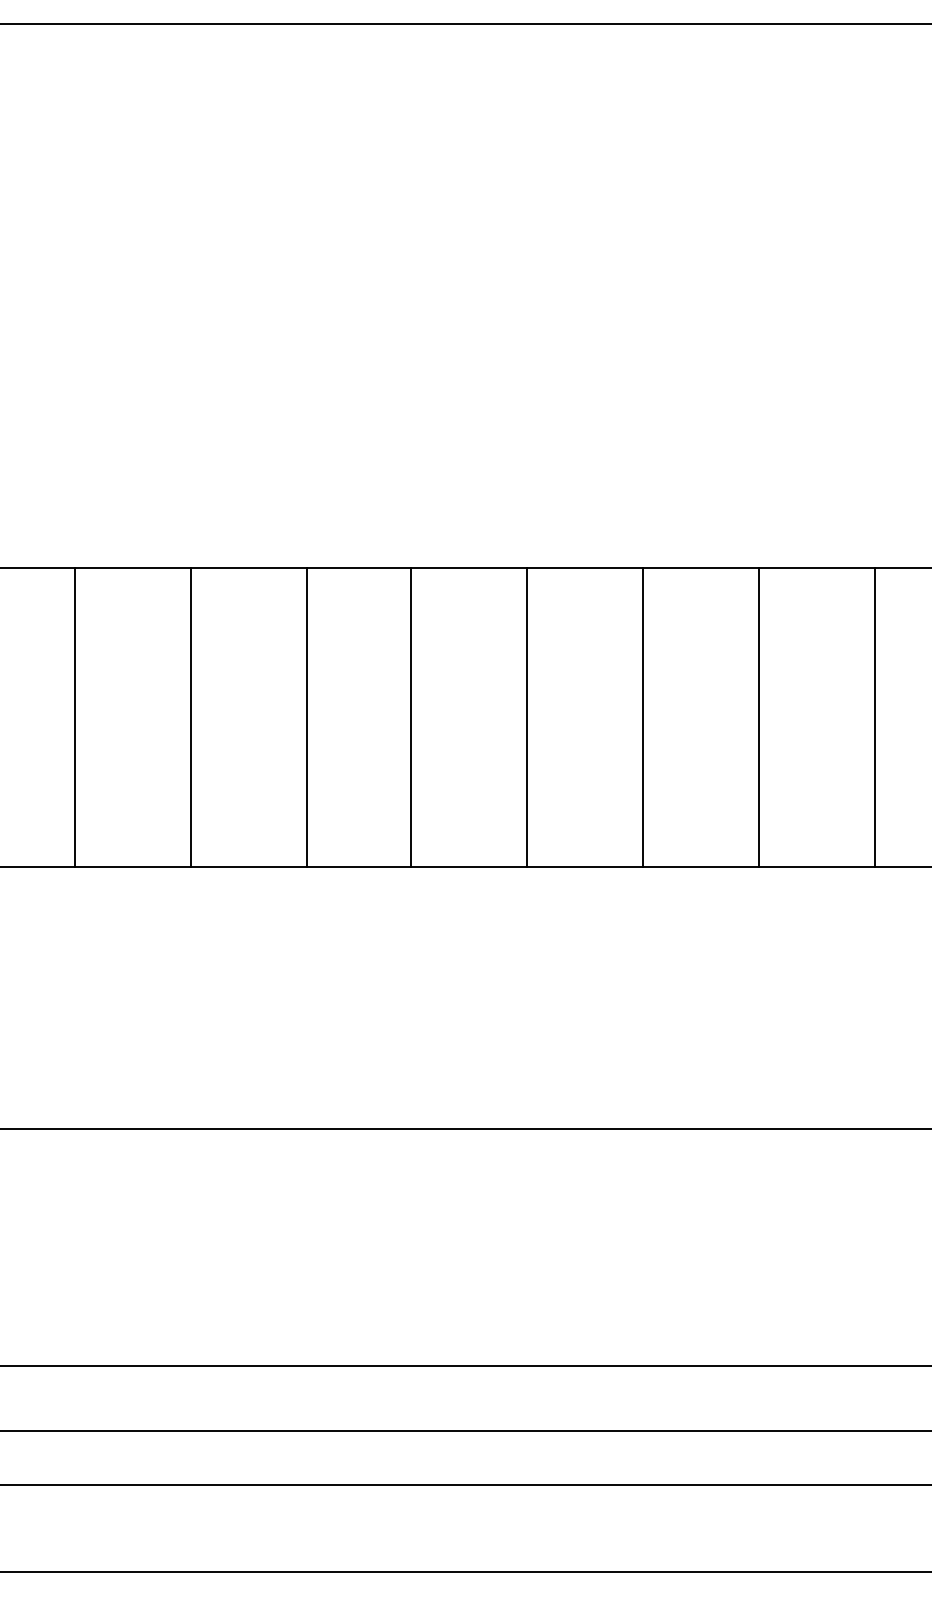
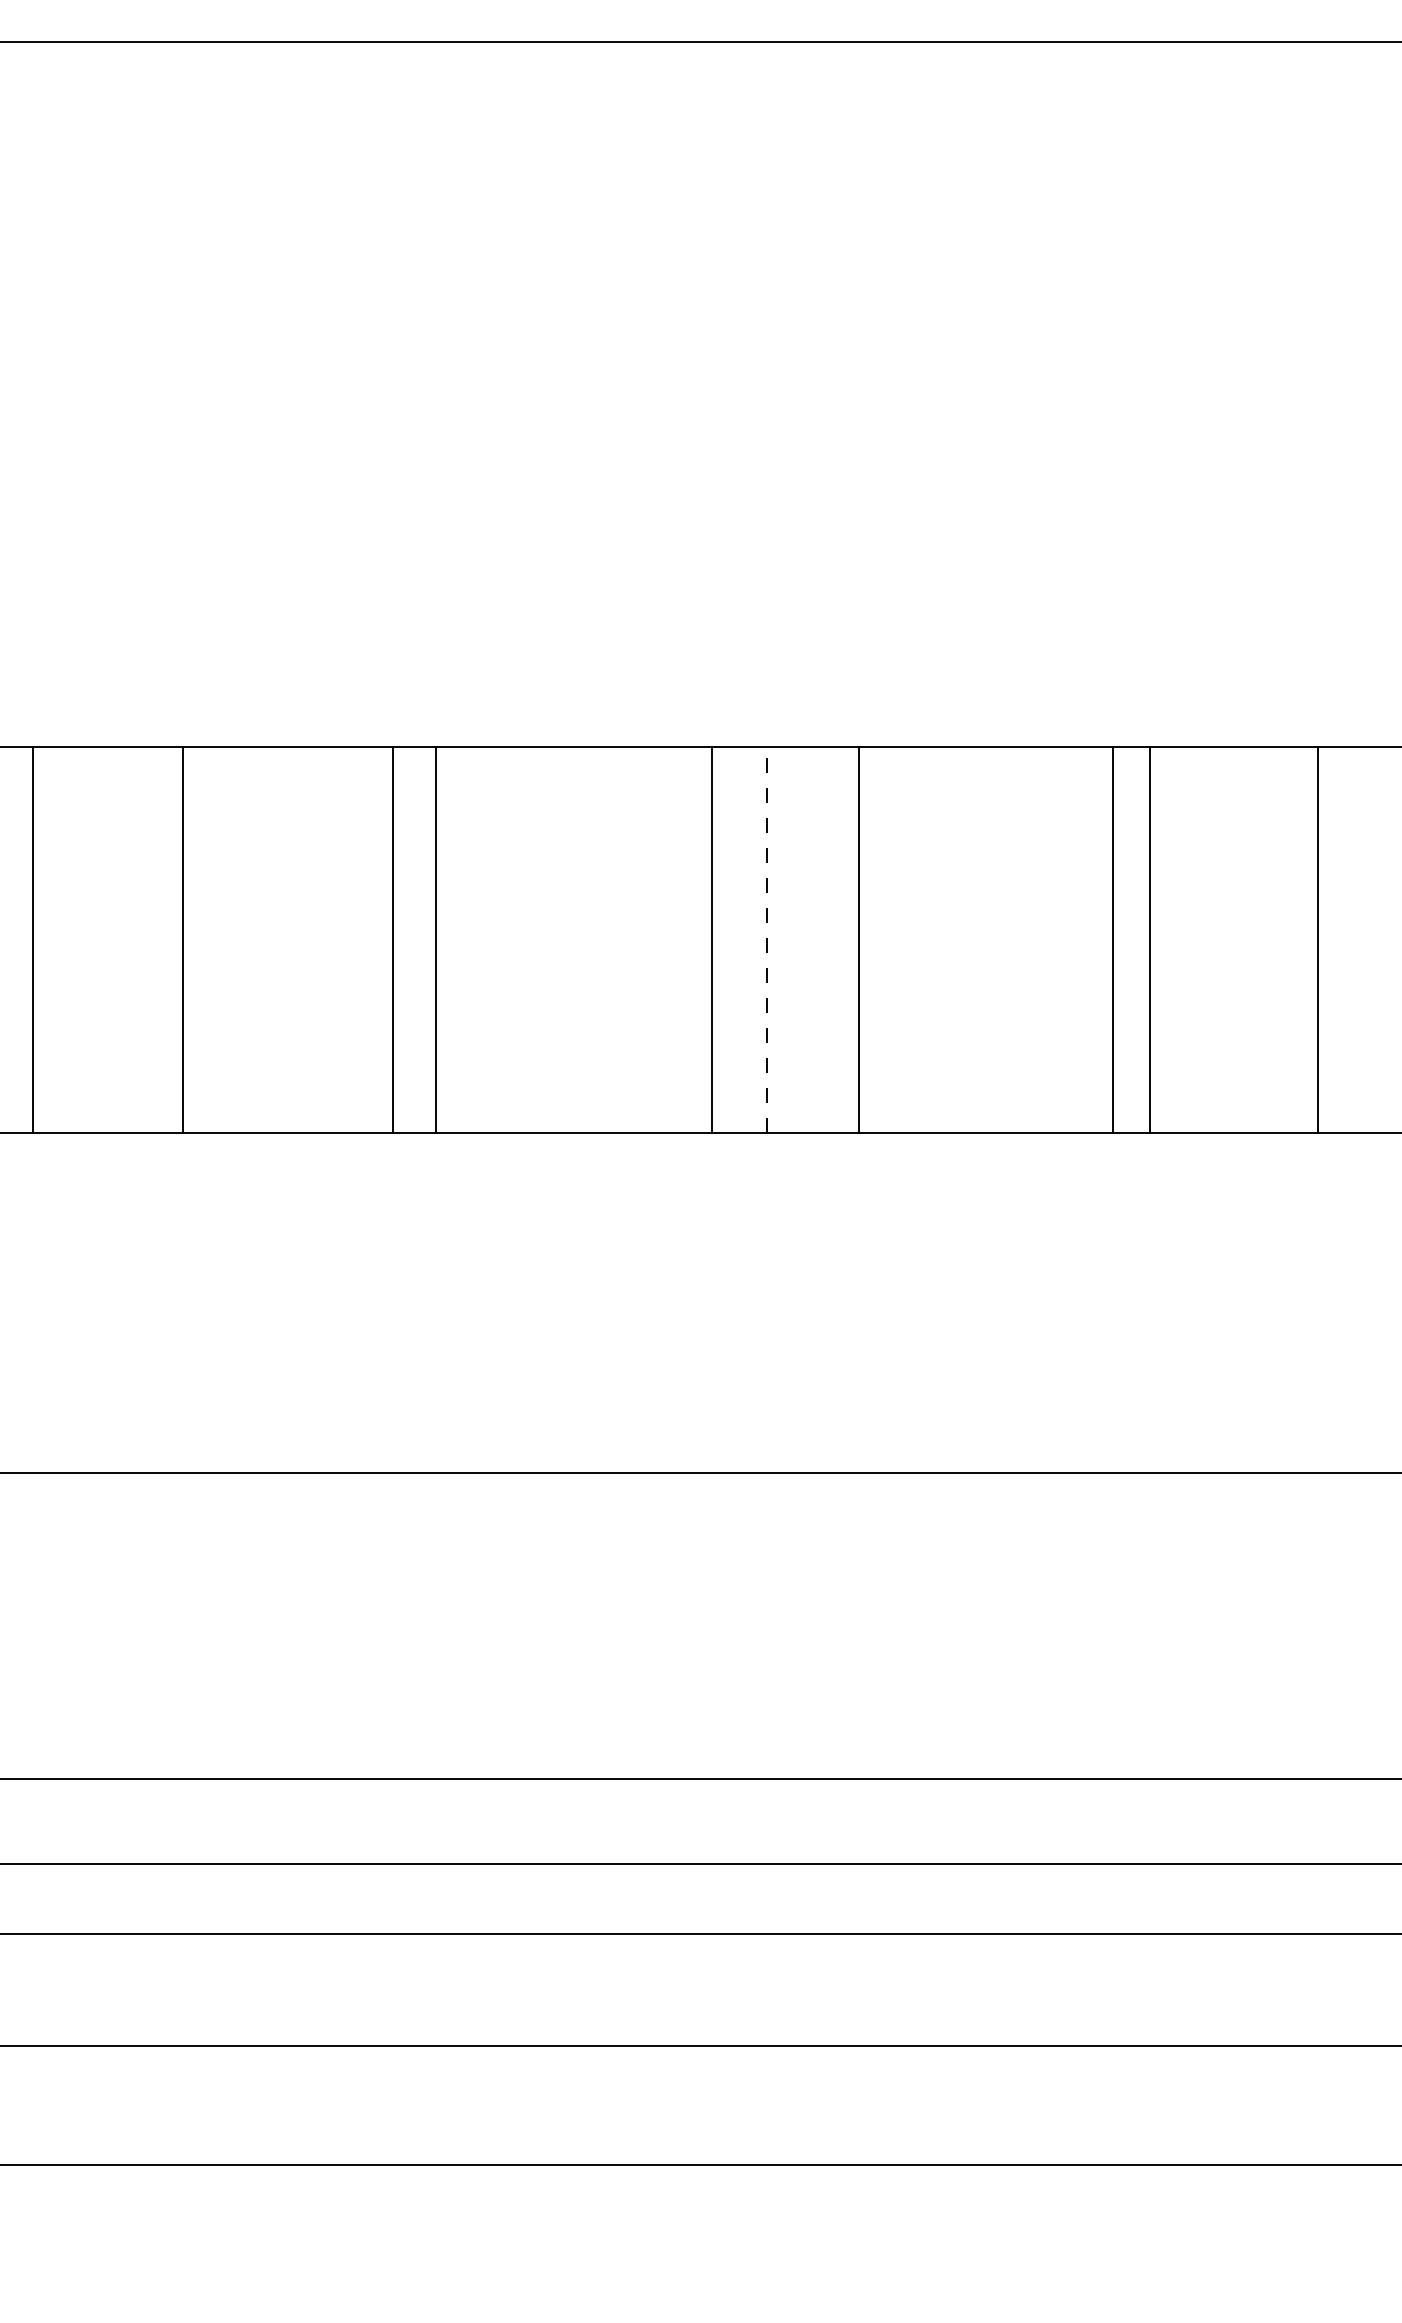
line: (74, 717) -> (392, 940), moved
line: (191, 717) -> (436, 940), moved
line: (307, 717) -> (712, 940), moved
line: (411, 717) -> (767, 939), solid -> dashed
line: (526, 717) -> (859, 940), moved
line: (642, 717) -> (1113, 940), moved
line: (758, 717) -> (1149, 940), moved
line: (874, 717) -> (1317, 940), moved

